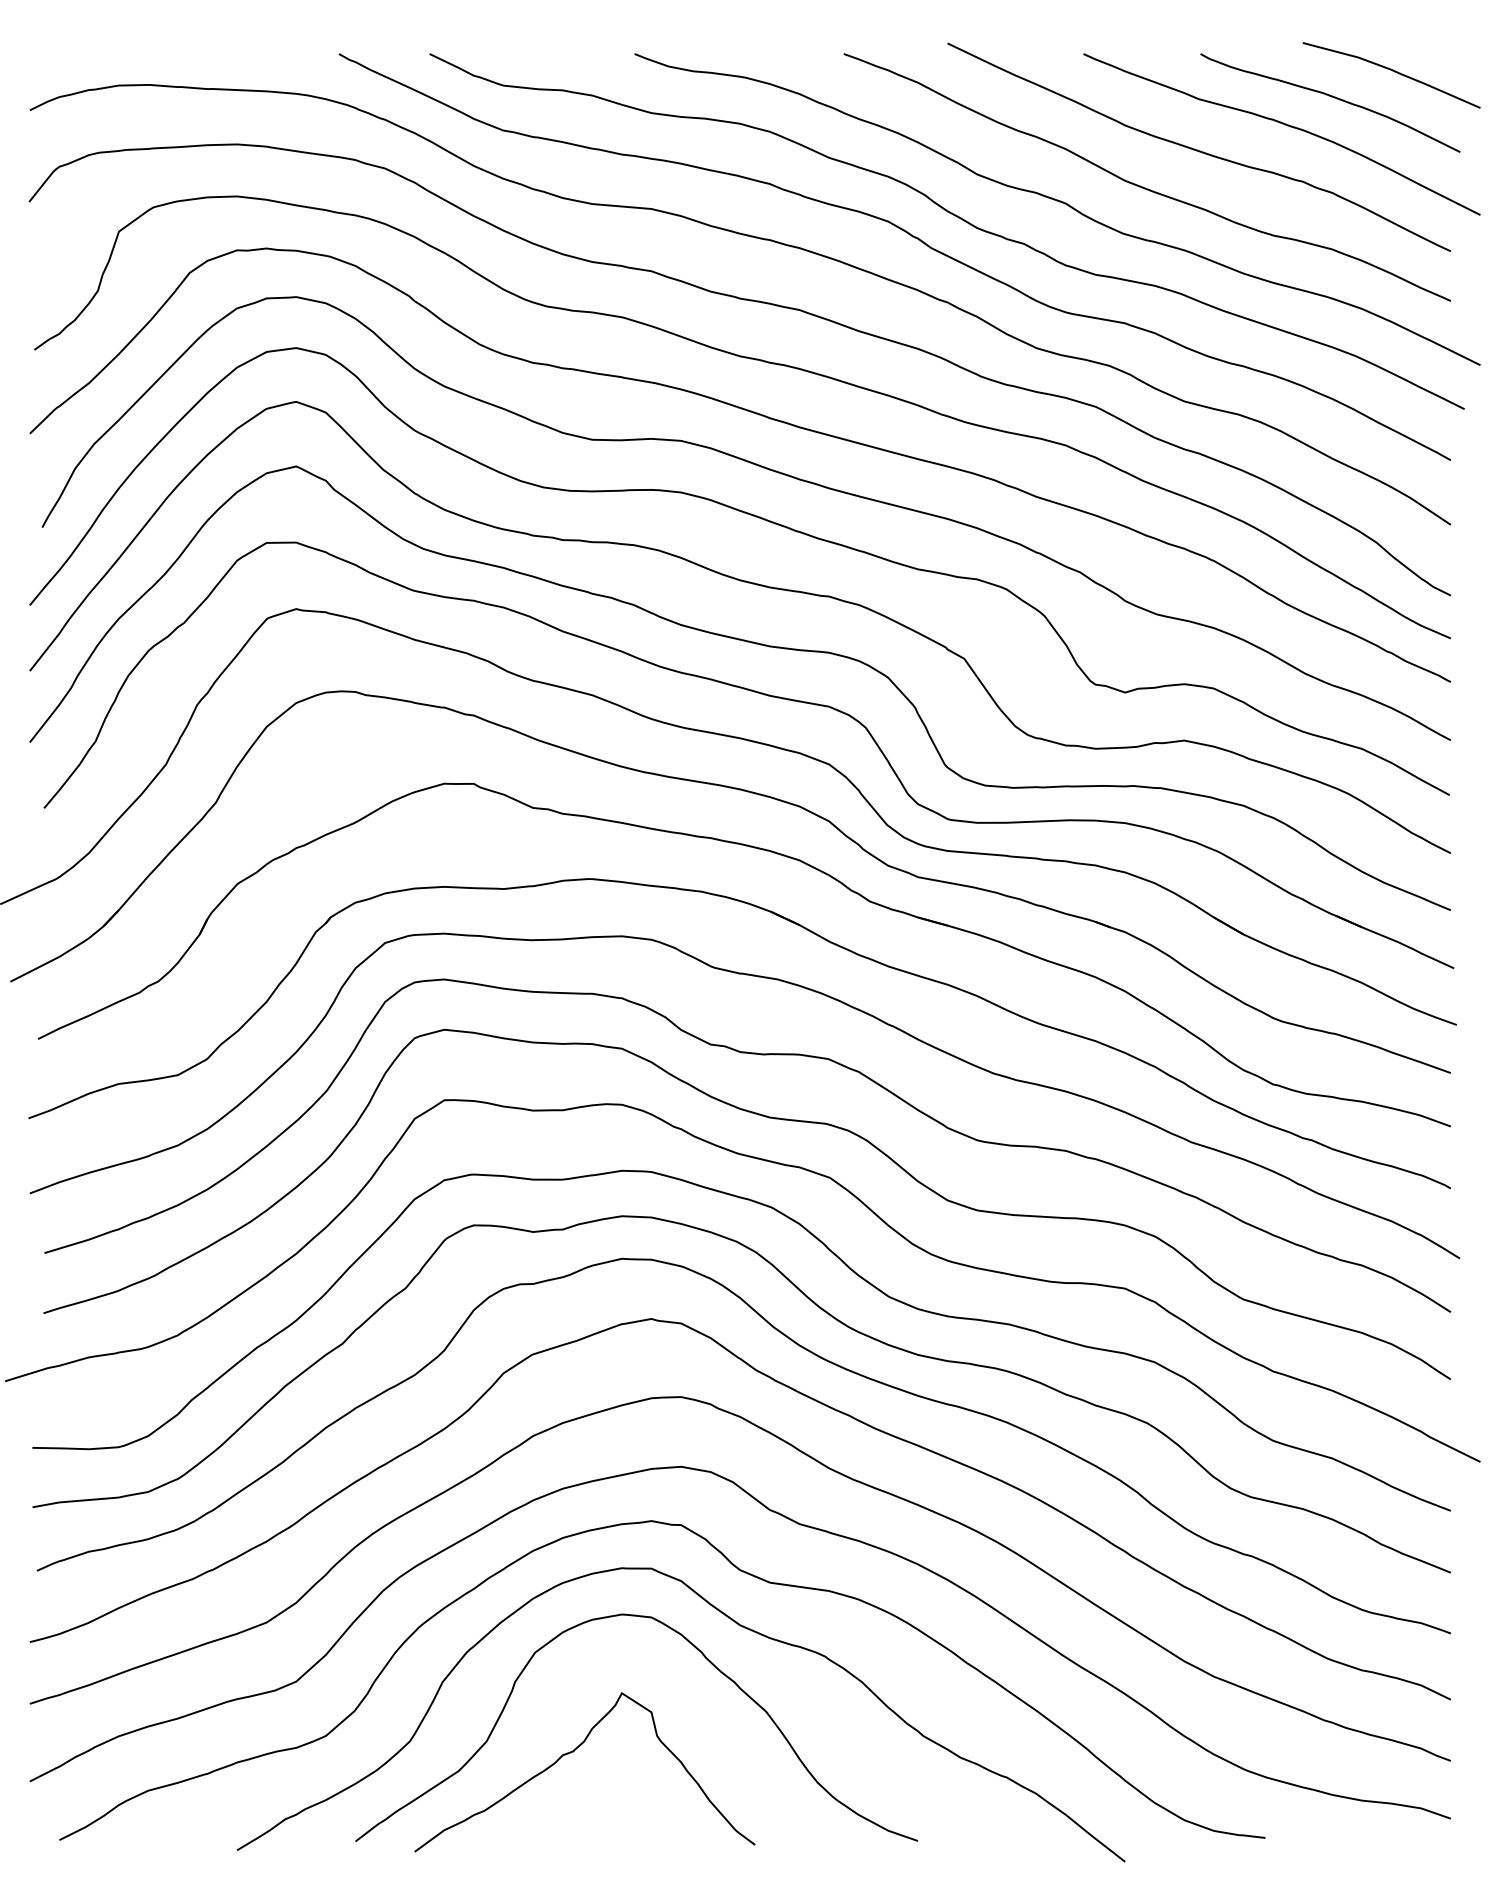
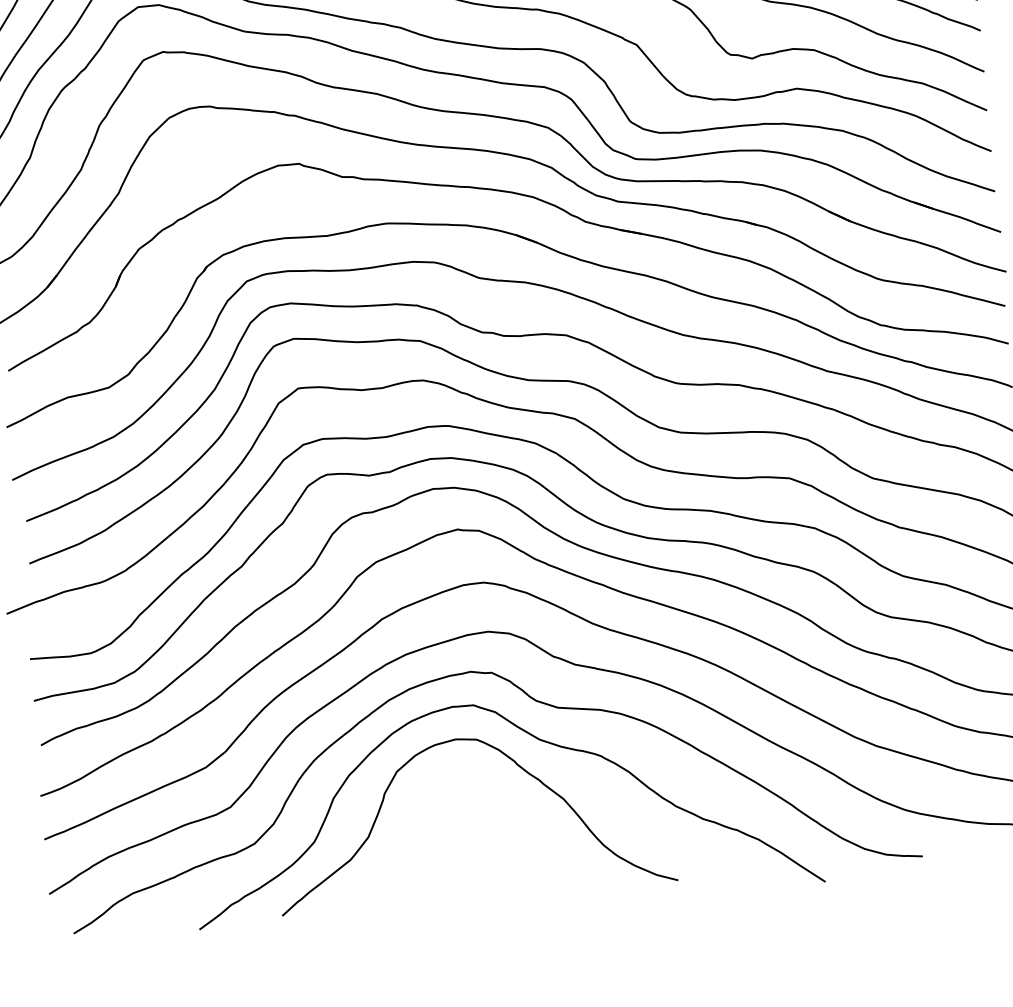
curve: (573, 1752) -> (430, 839), removed

